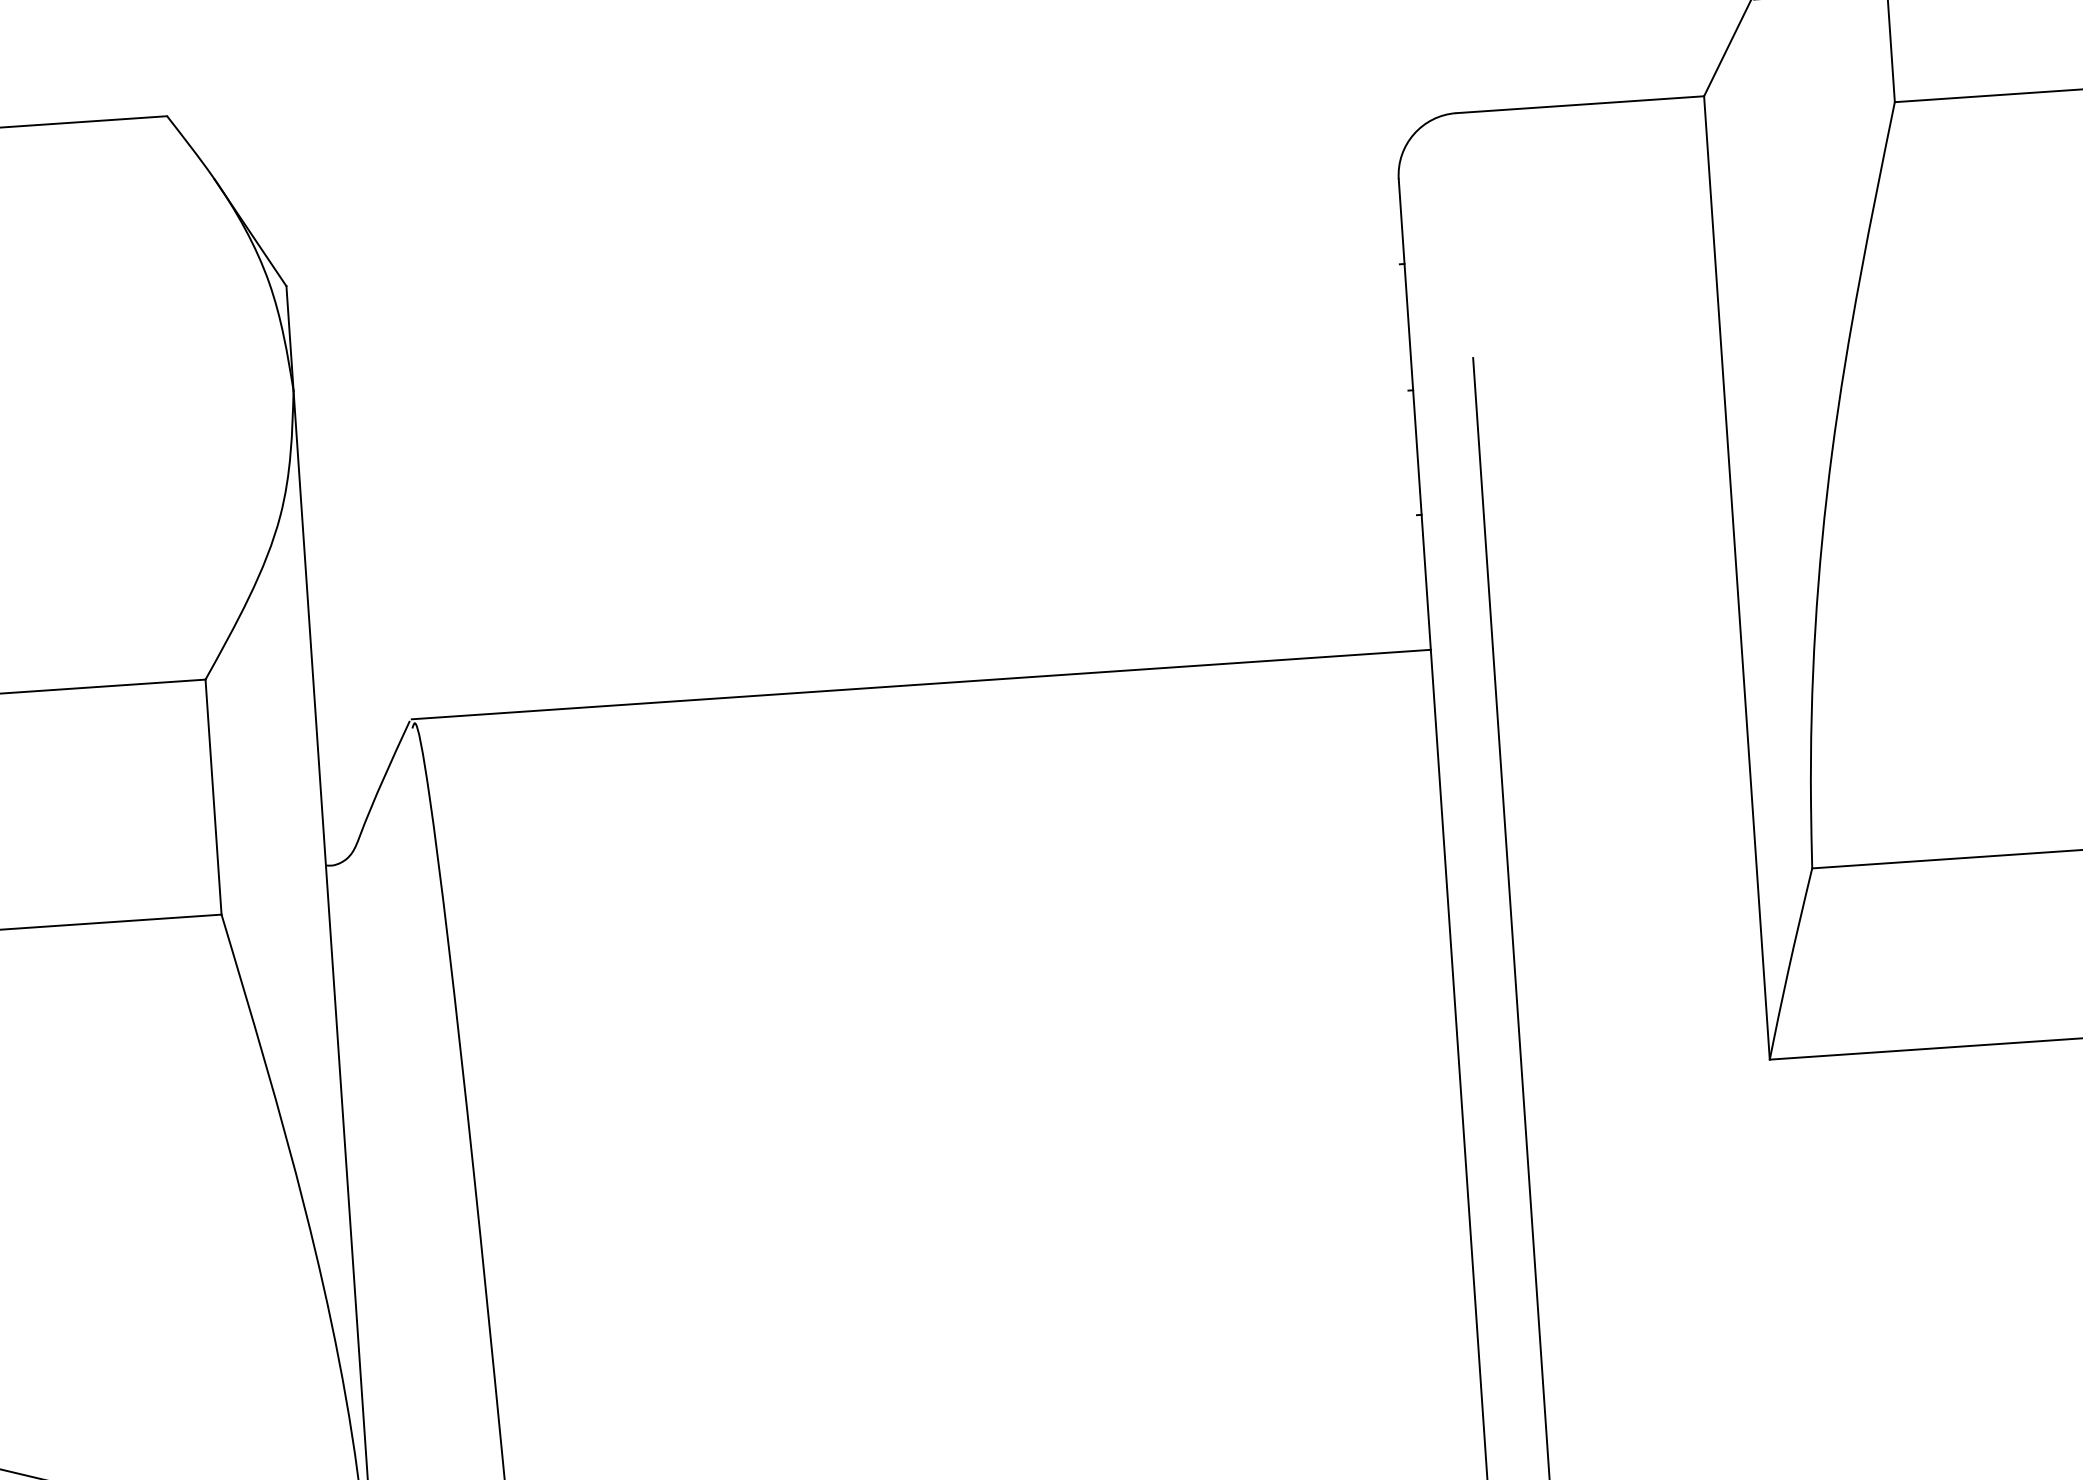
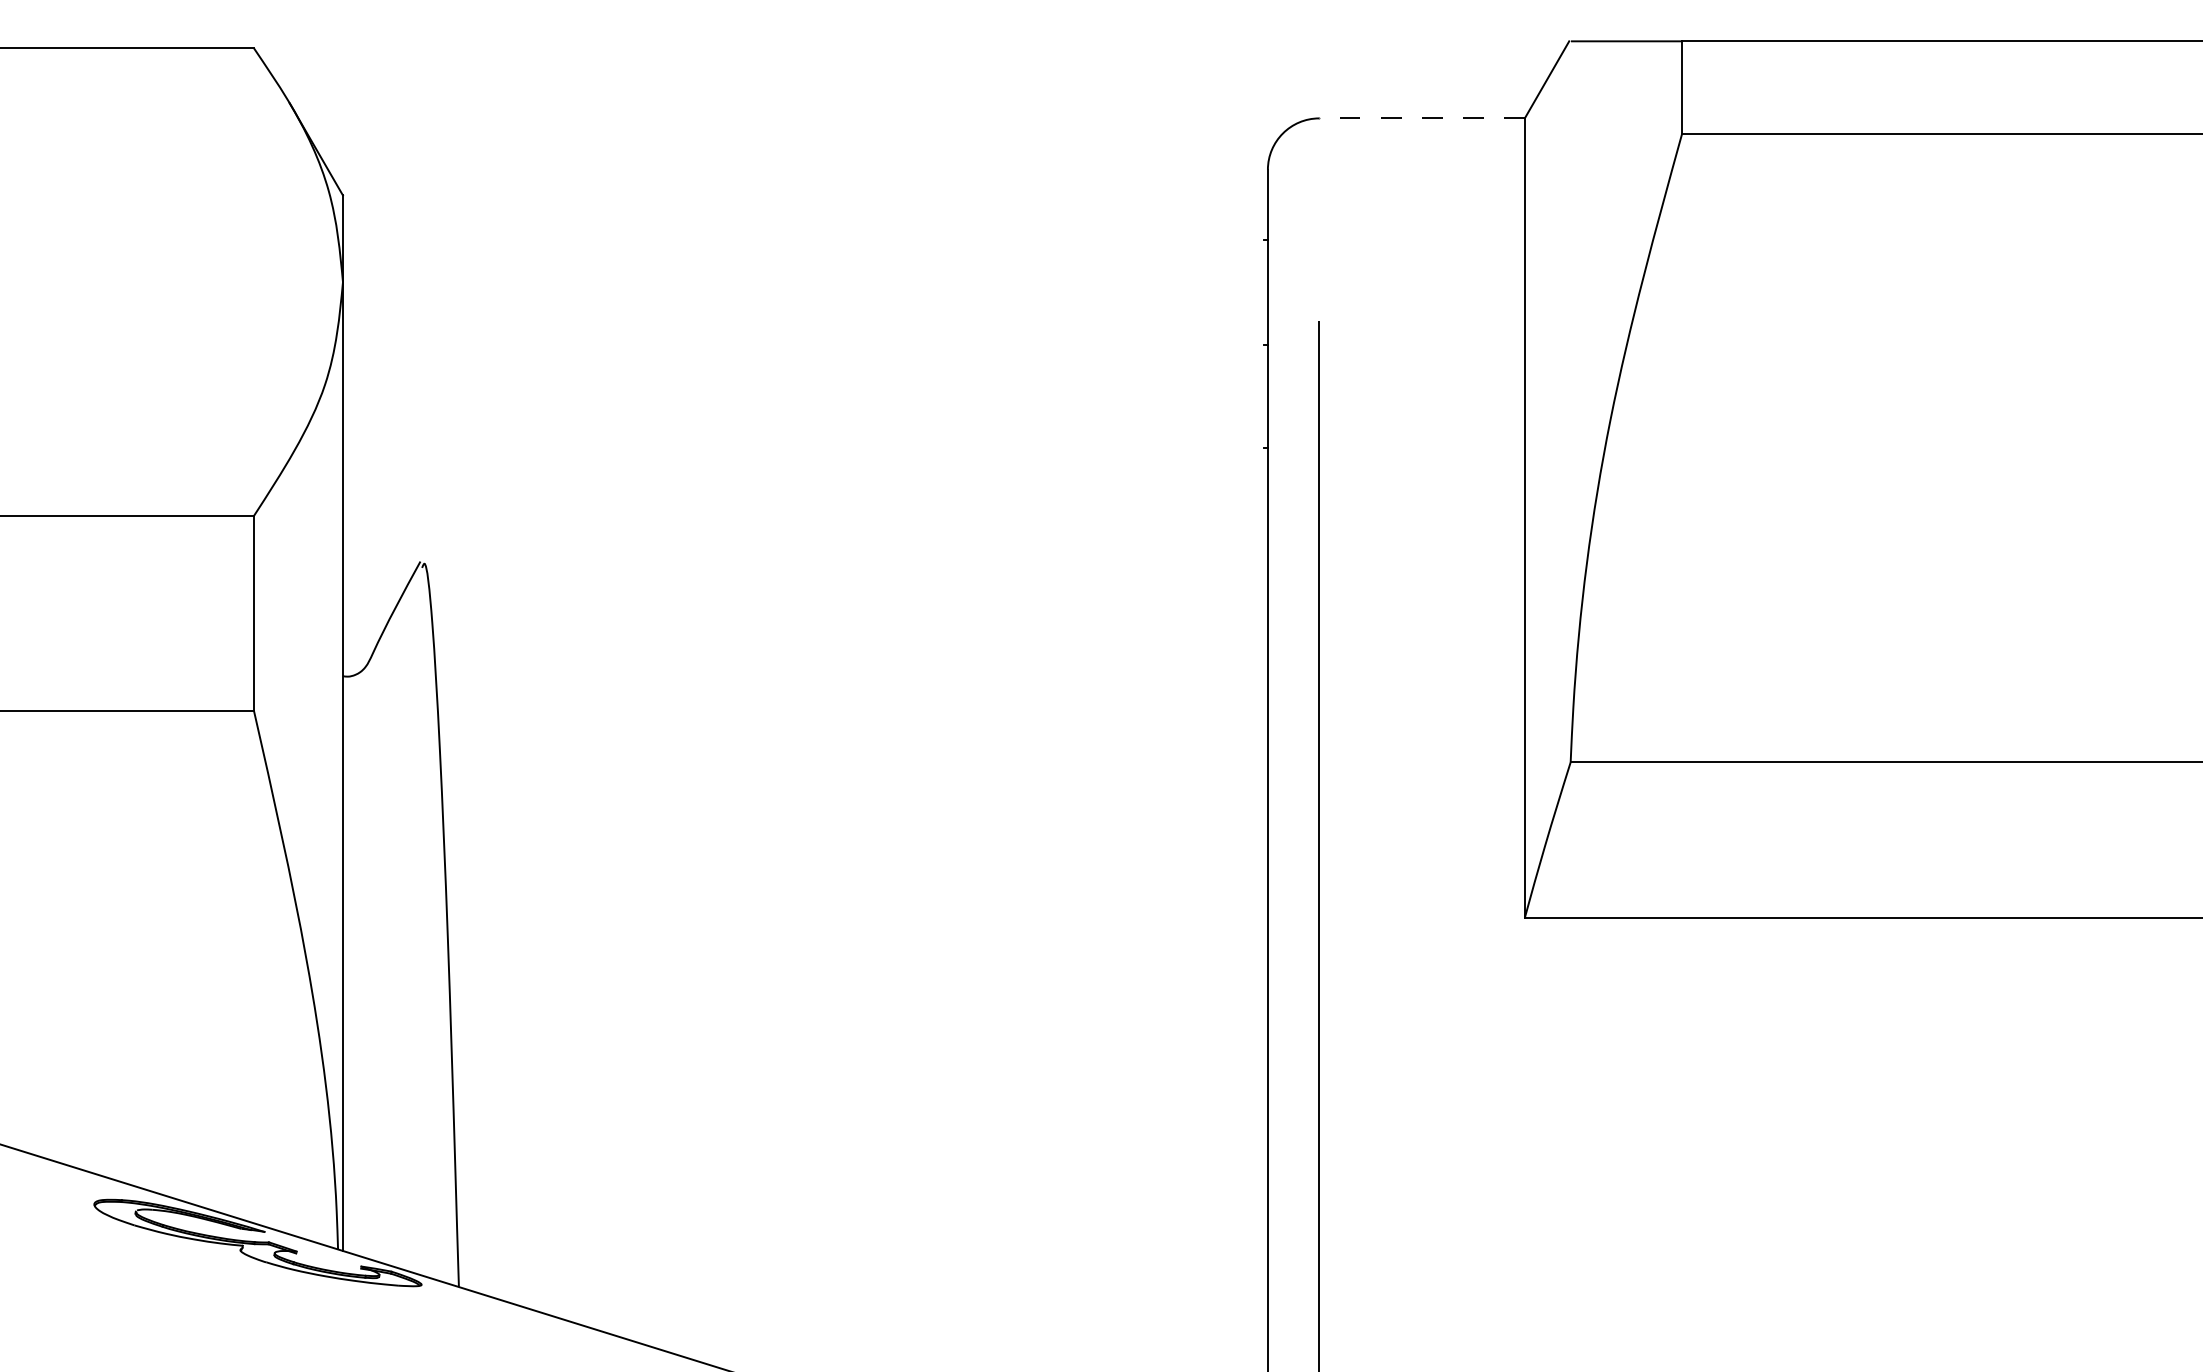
line: (1580, 104) -> (1422, 118), solid -> dashed
line: (920, 684) -> (844, 560), removed

